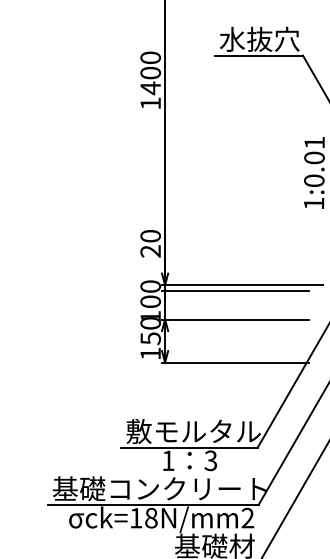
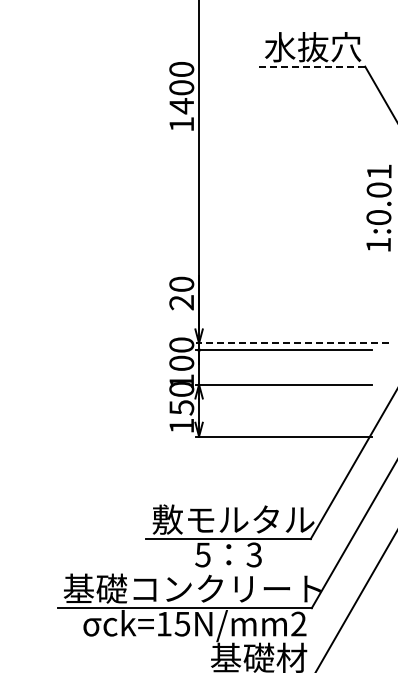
line: (258, 55) -> (311, 66), solid -> dashed
line: (242, 285) -> (292, 343), solid -> dashed
text: (167, 460) -> (202, 554), 1 -> 5
text: (151, 517) -> (182, 623), ck=18N/mm2 -> ck=15N/mm2

